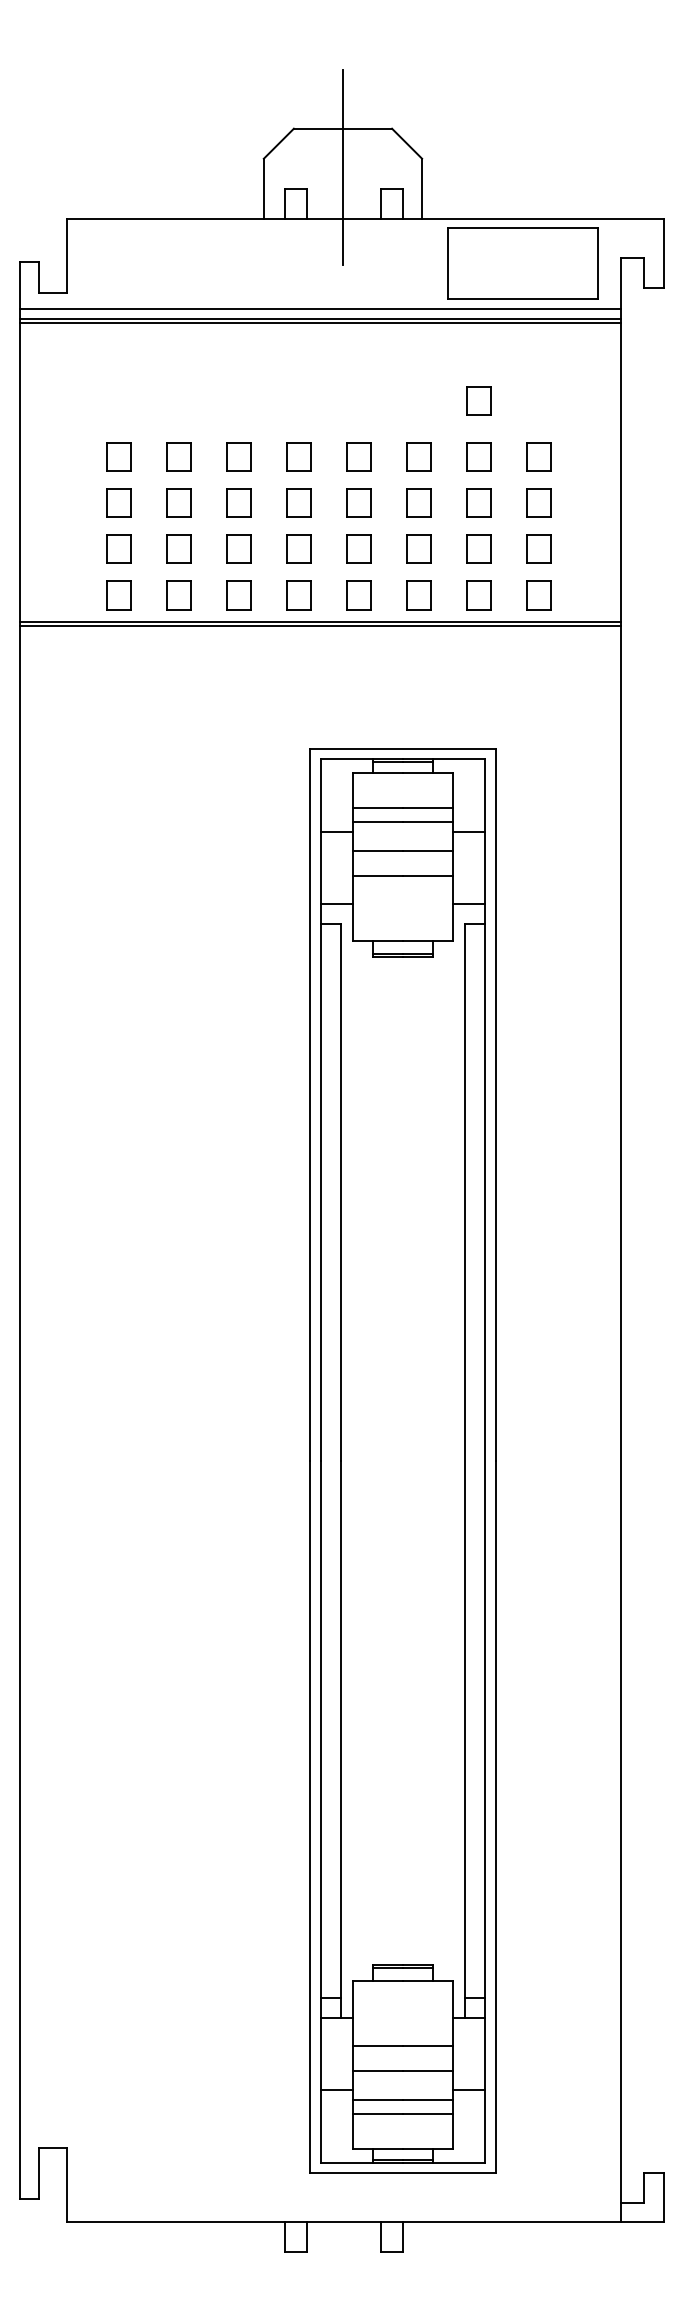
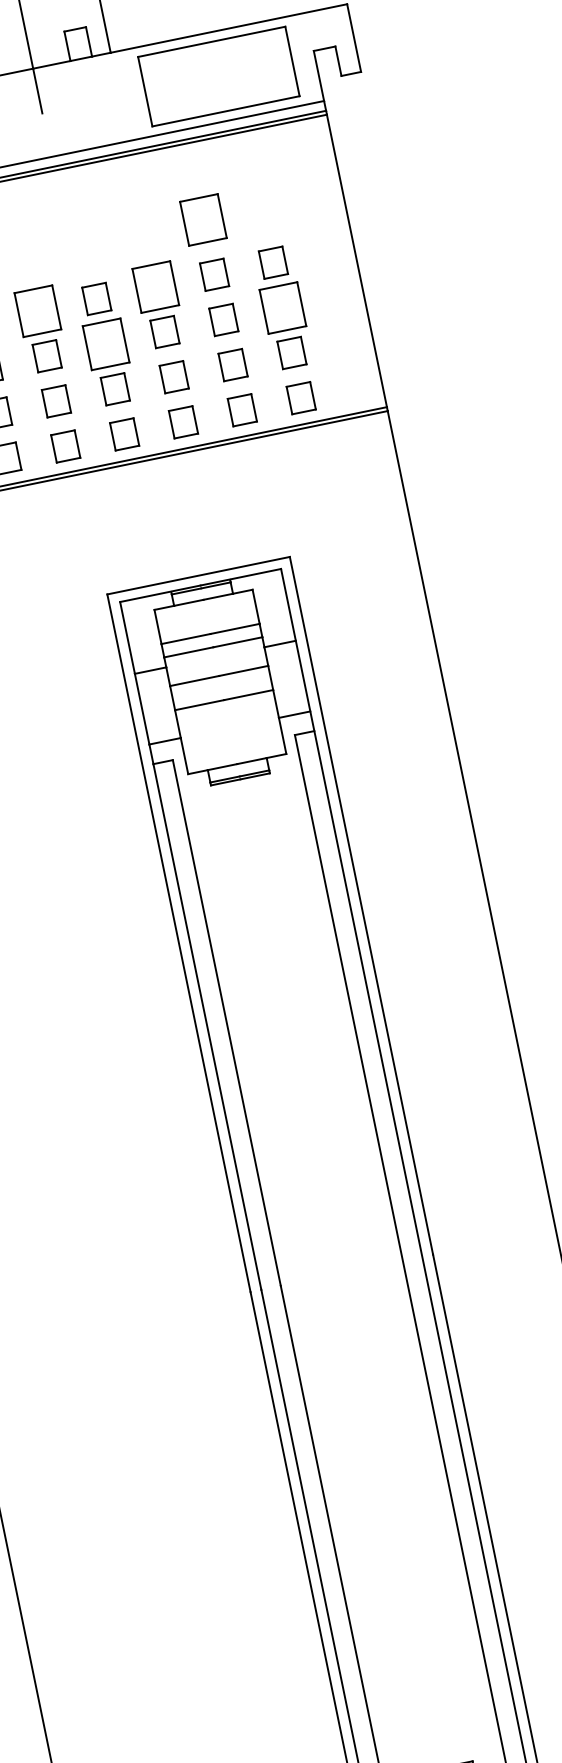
part: (478, 400) -> (202, 219), size x1.6
part: (298, 456) -> (37, 310), size x1.6
part: (418, 456) -> (154, 286), size x1.6
part: (358, 502) -> (105, 343), size x1.6
part: (538, 502) -> (281, 307), size x1.6

